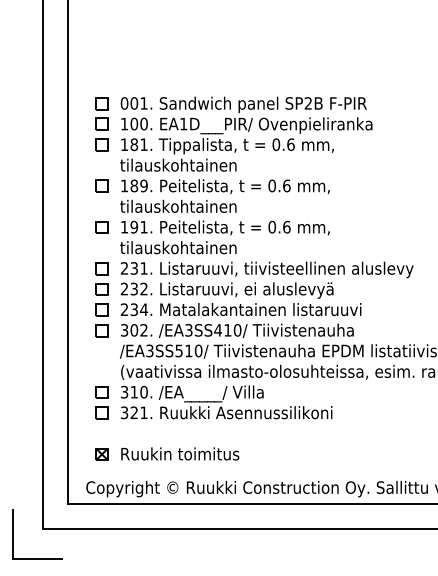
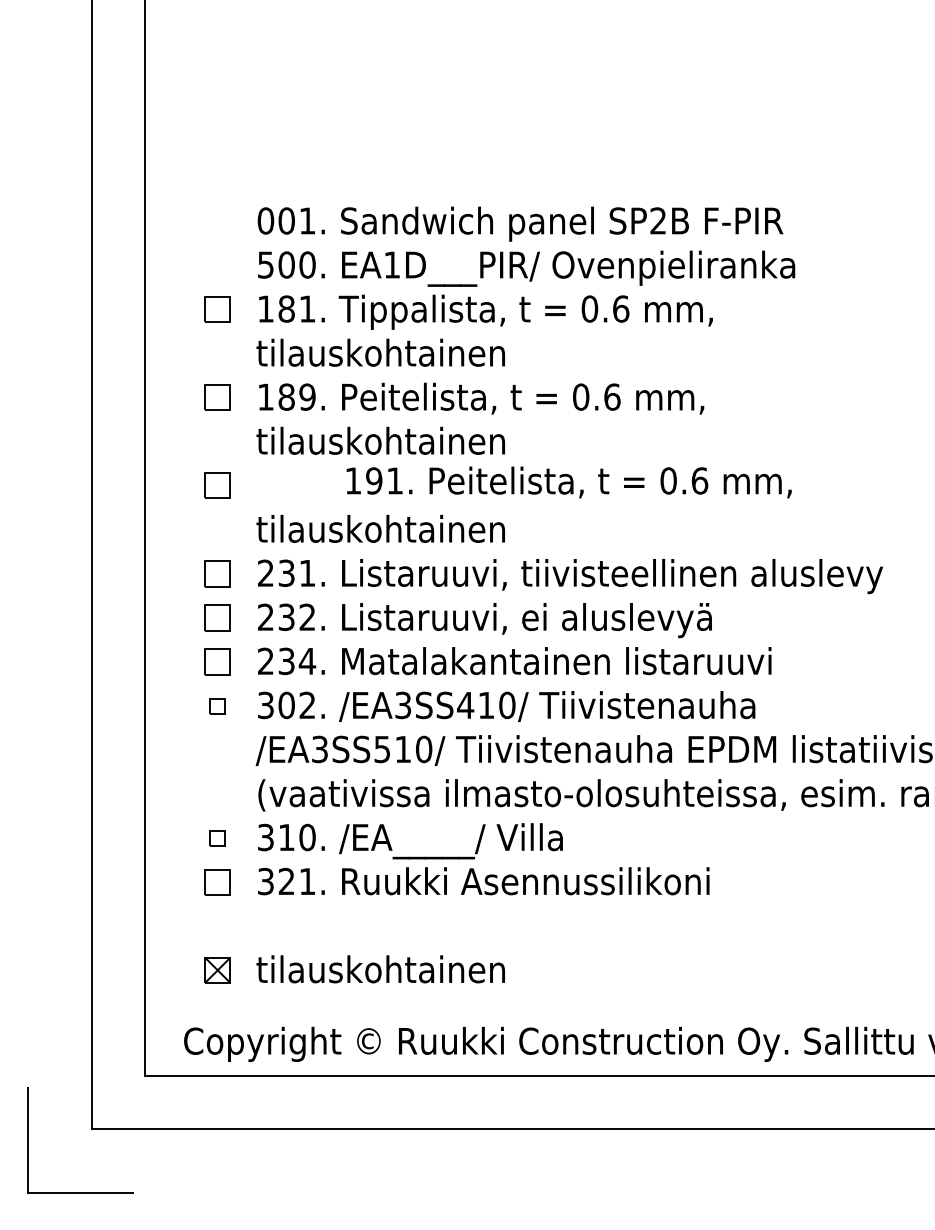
part: (101, 113) -> (216, 242), removed
text: (124, 123) -> (265, 263), 100. -> 500.
text: (225, 227) -> (568, 481), moved
part: (101, 330) -> (216, 705), size x0.6
part: (101, 392) -> (216, 838), size x0.6
text: (179, 453) -> (383, 968), Ruukin toimitus -> tilauskohtainen

